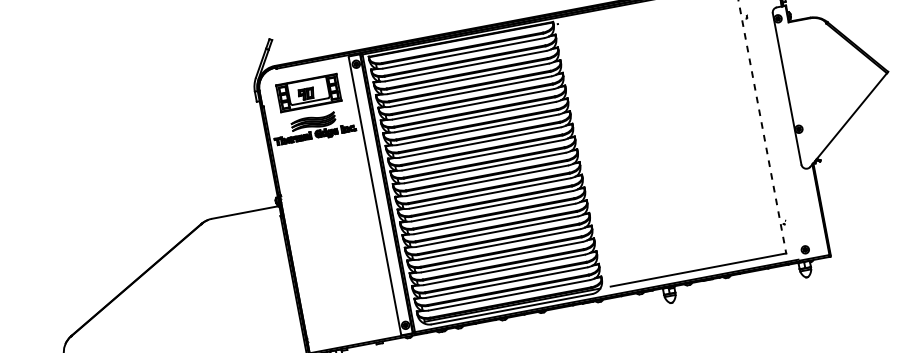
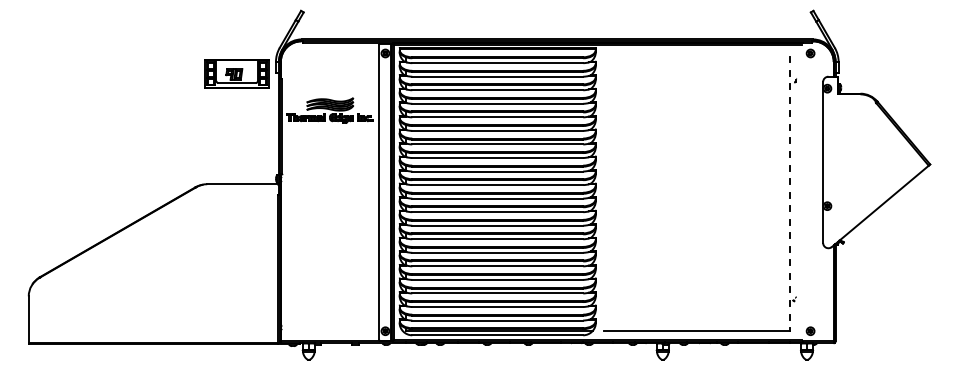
part: (308, 92) -> (236, 73), moved

